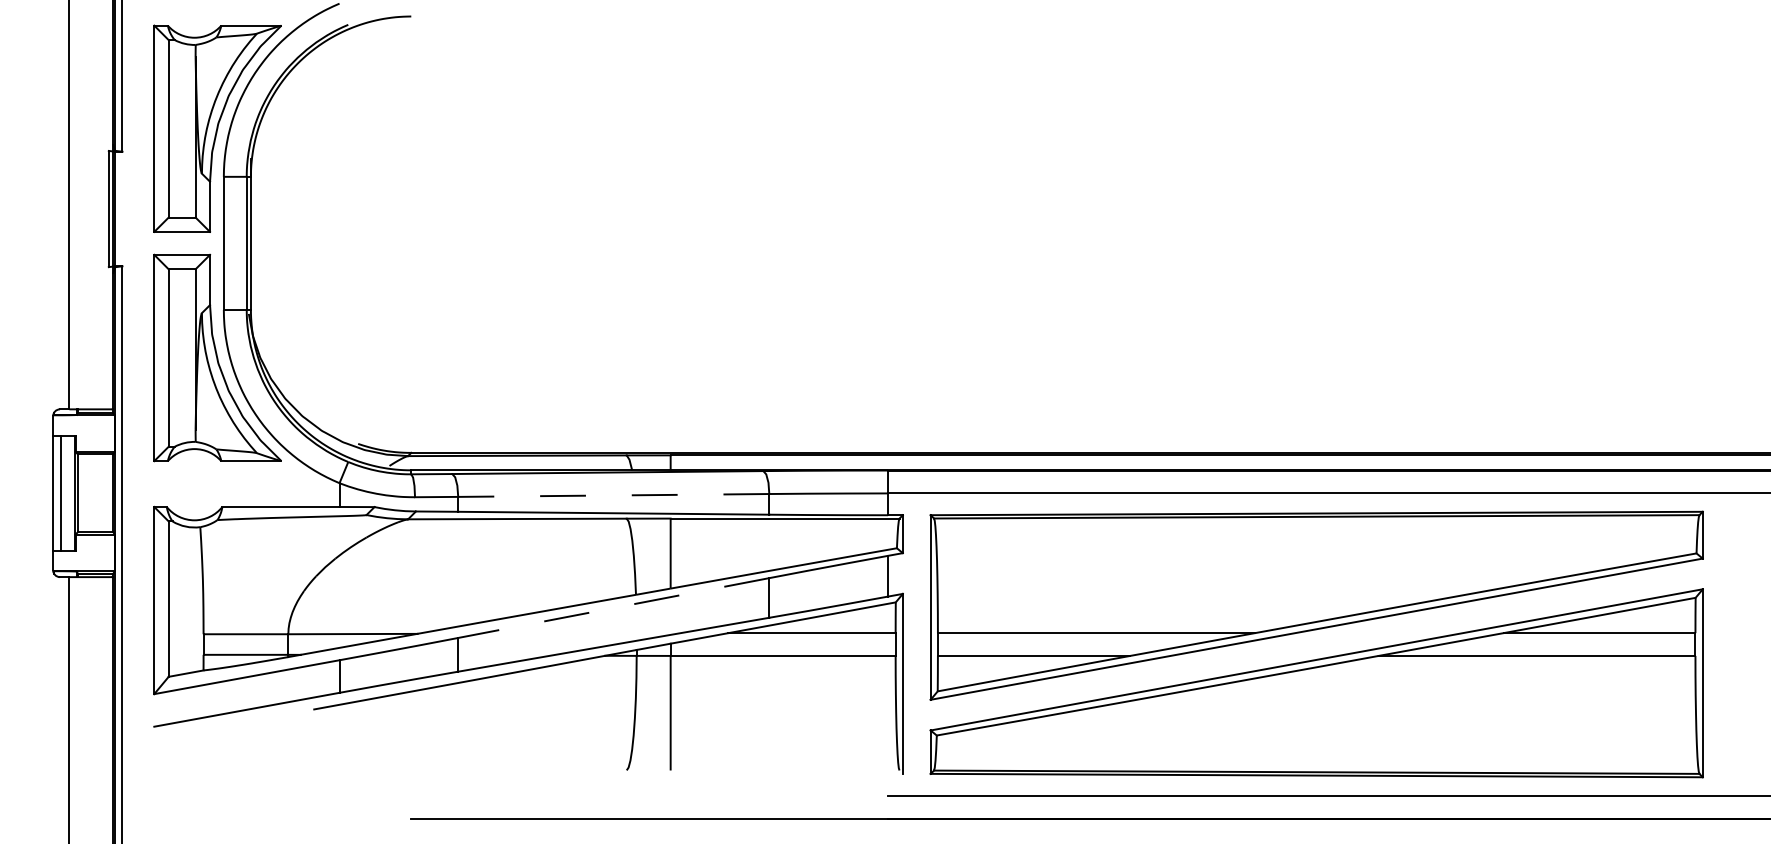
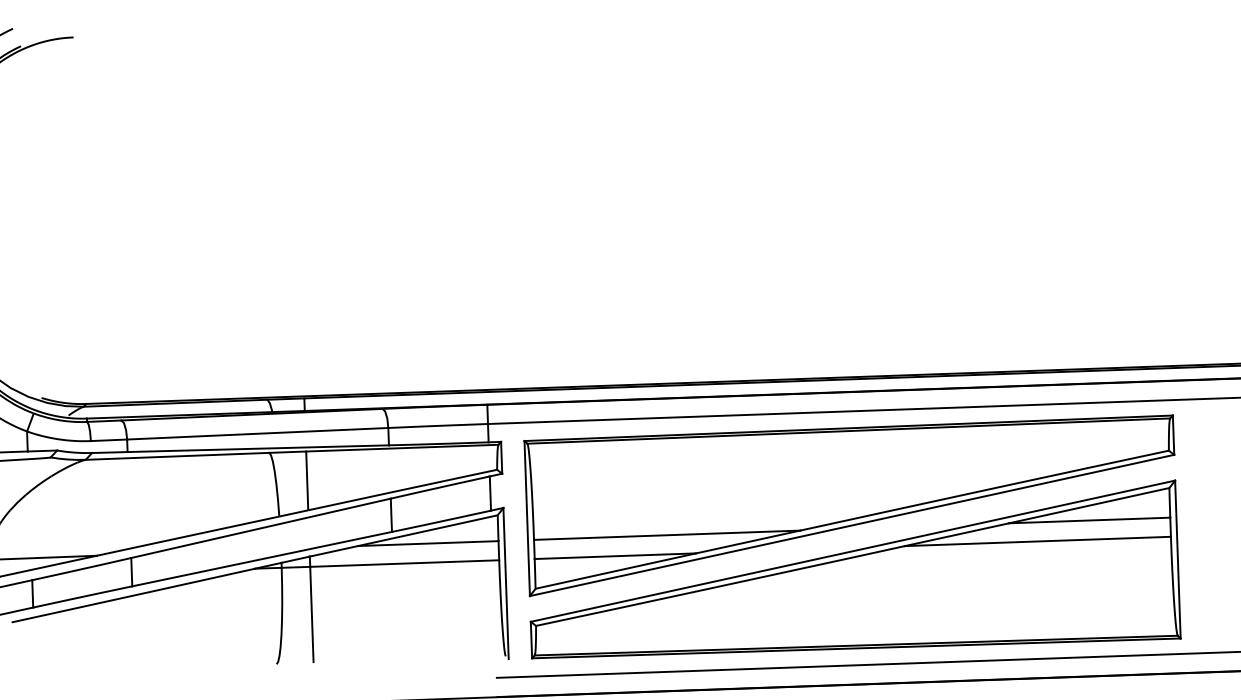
line: (613, 495) -> (257, 433), dashed -> solid
line: (613, 608) -> (260, 528), dashed -> solid

